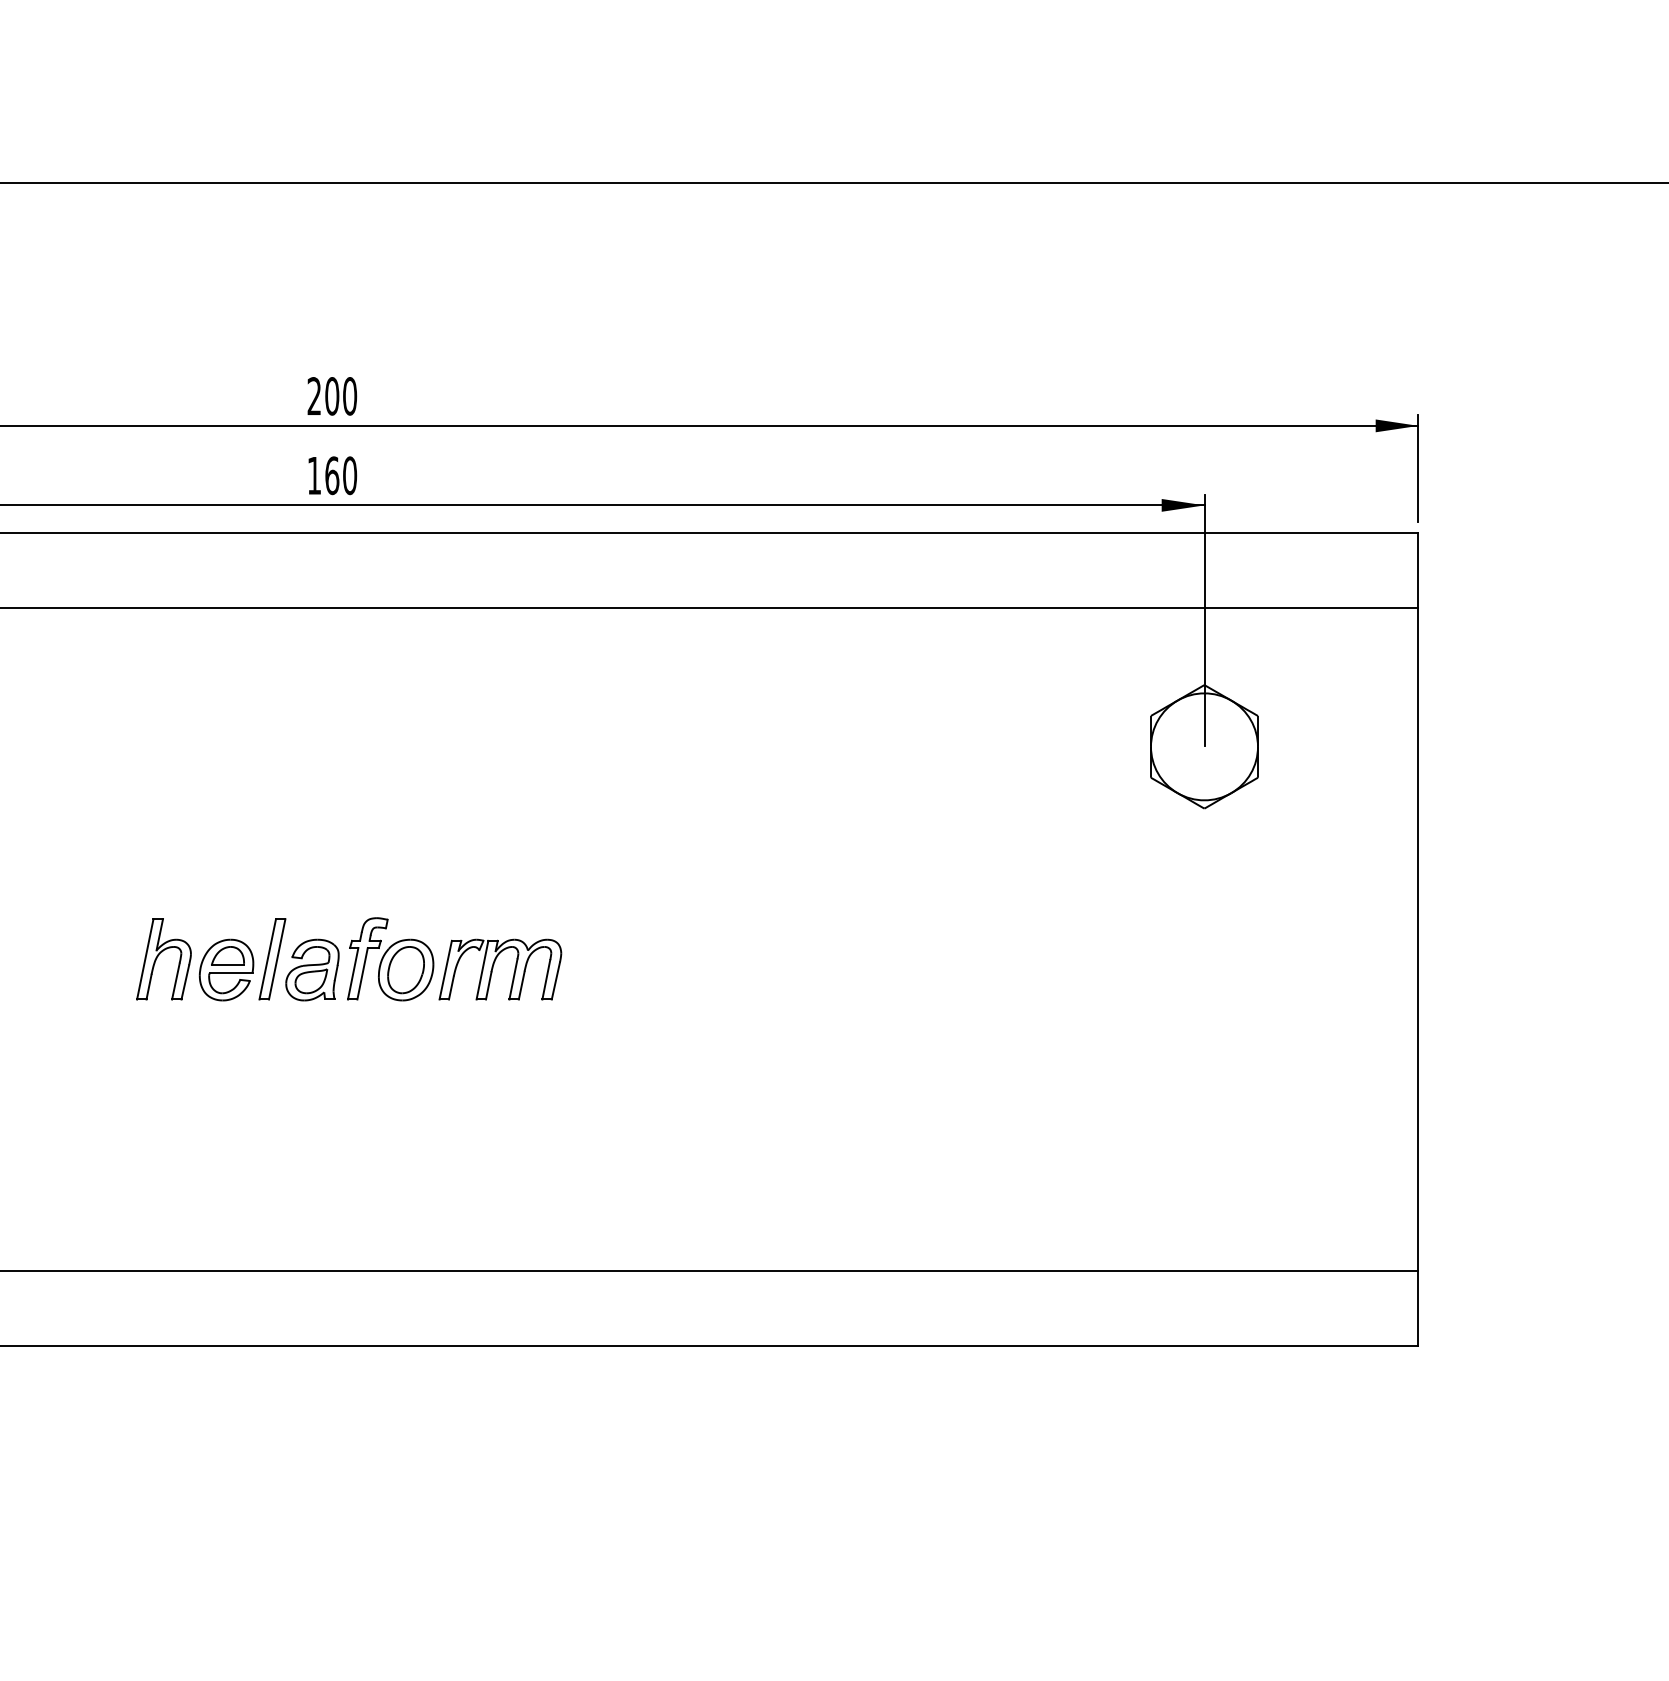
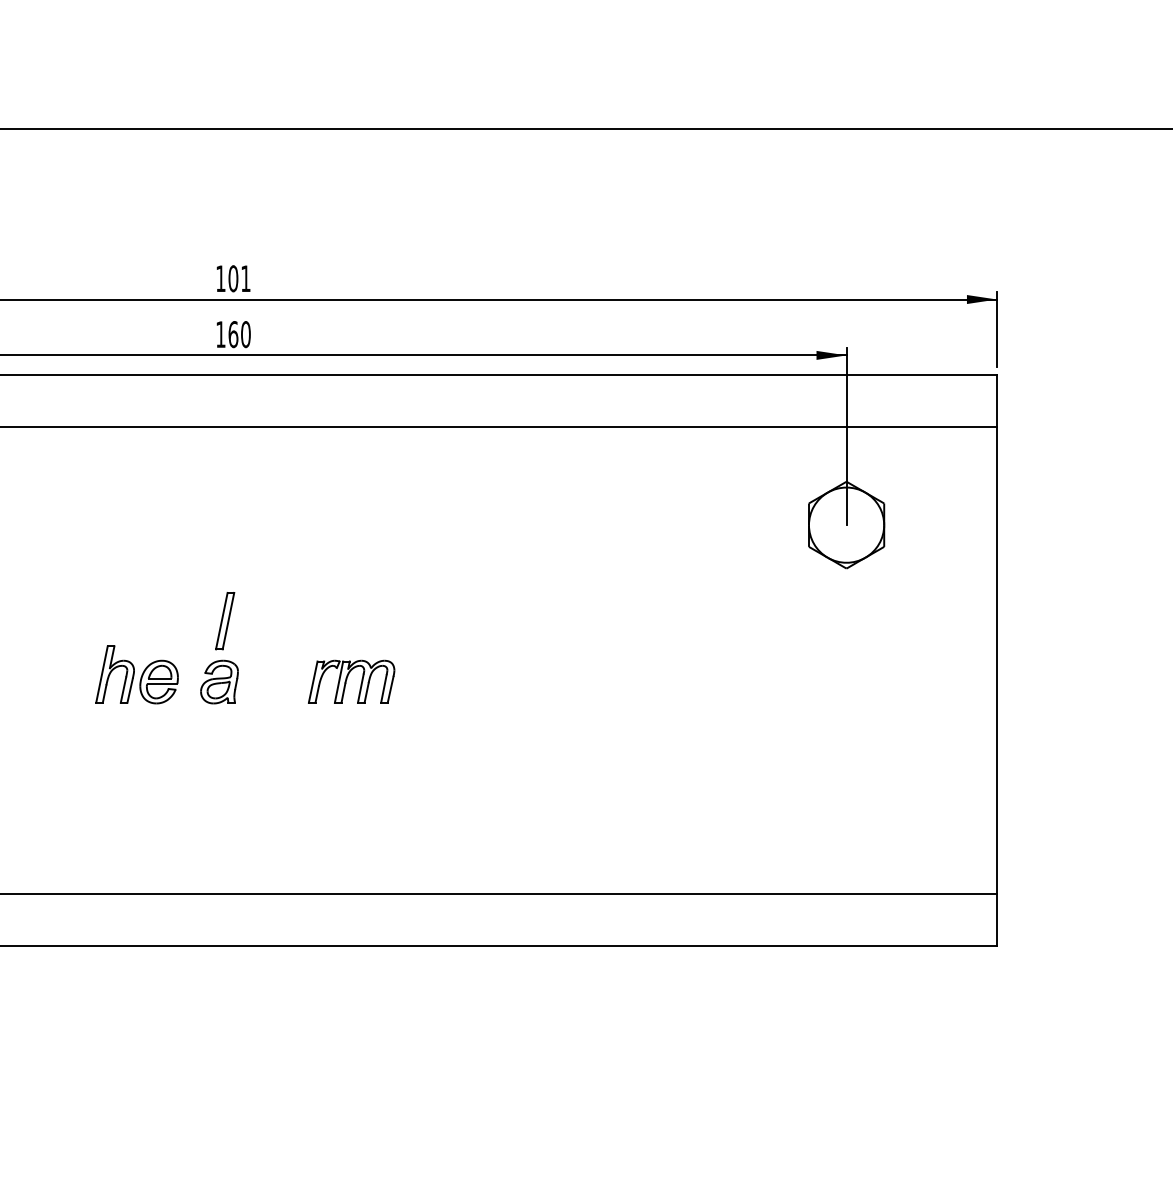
text: (332, 396) -> (233, 278), 200 -> 101
part: (272, 959) -> (225, 621), moved
part: (390, 959) -> (274, 674), removed

